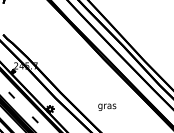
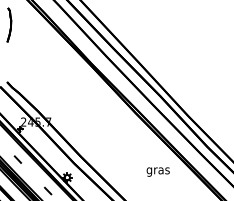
text: (106, 106) -> (157, 171), moved

